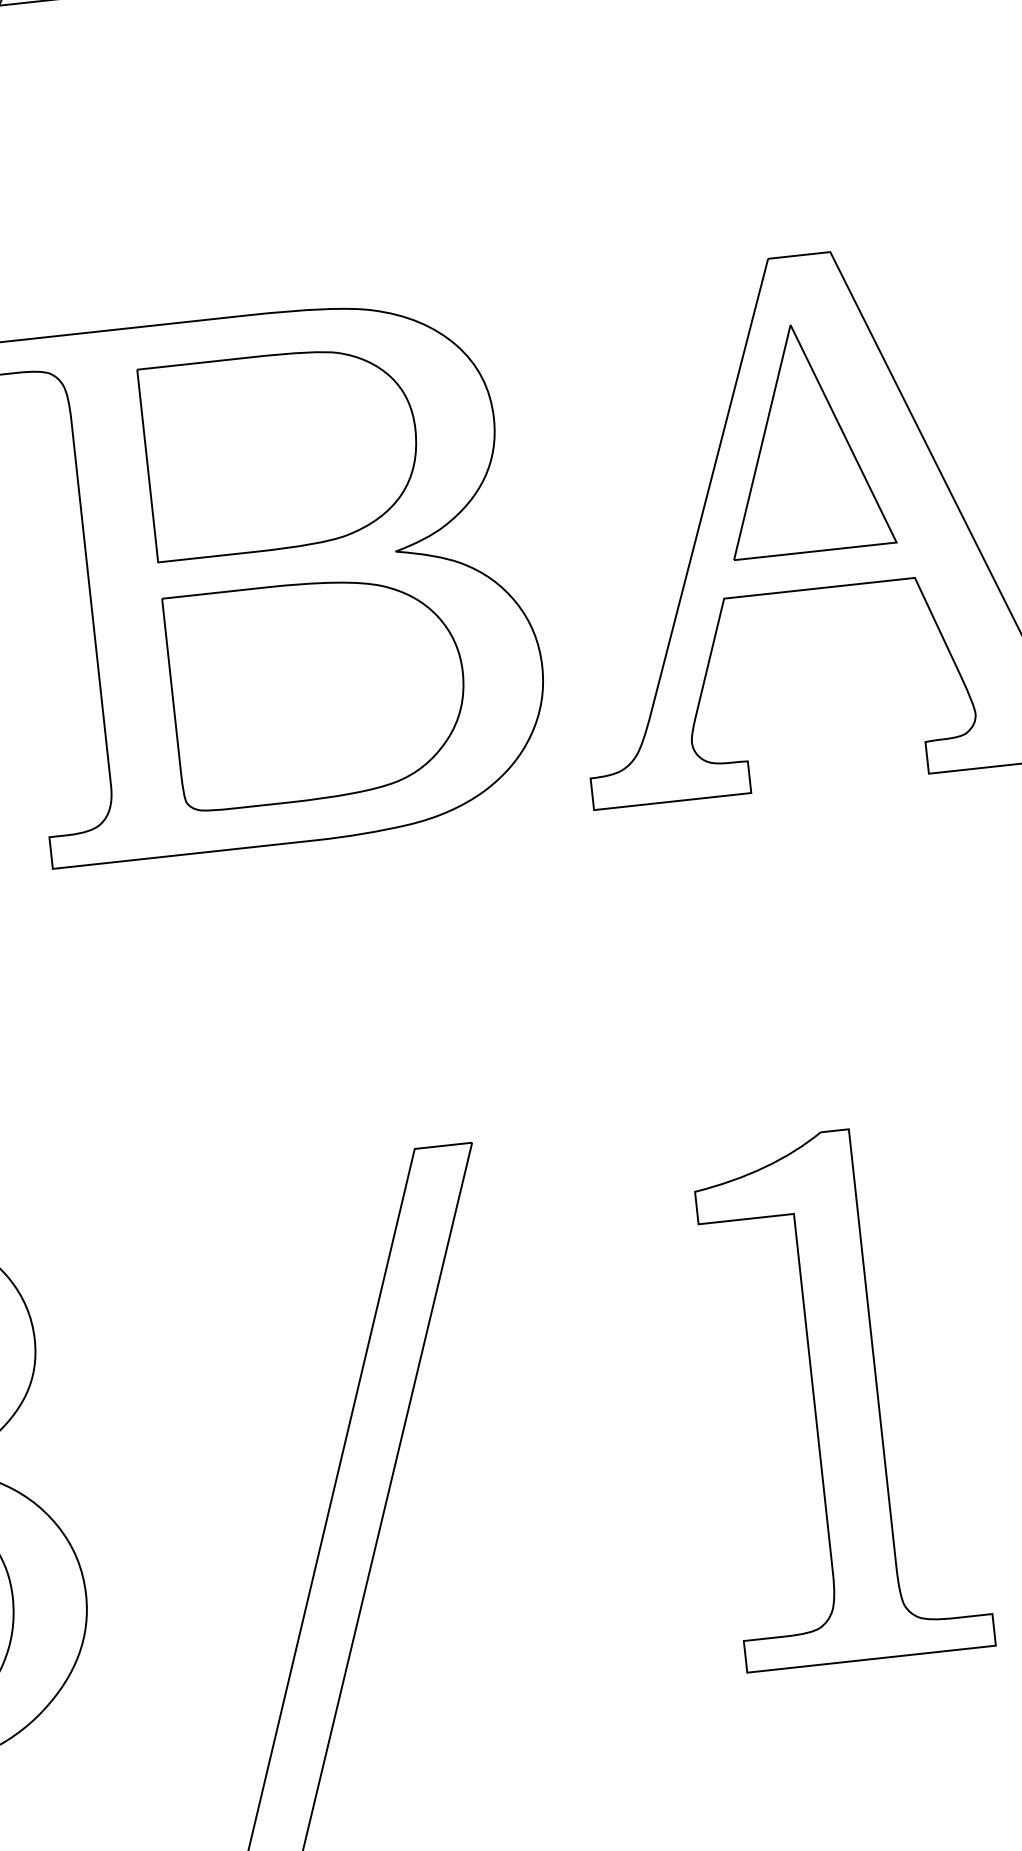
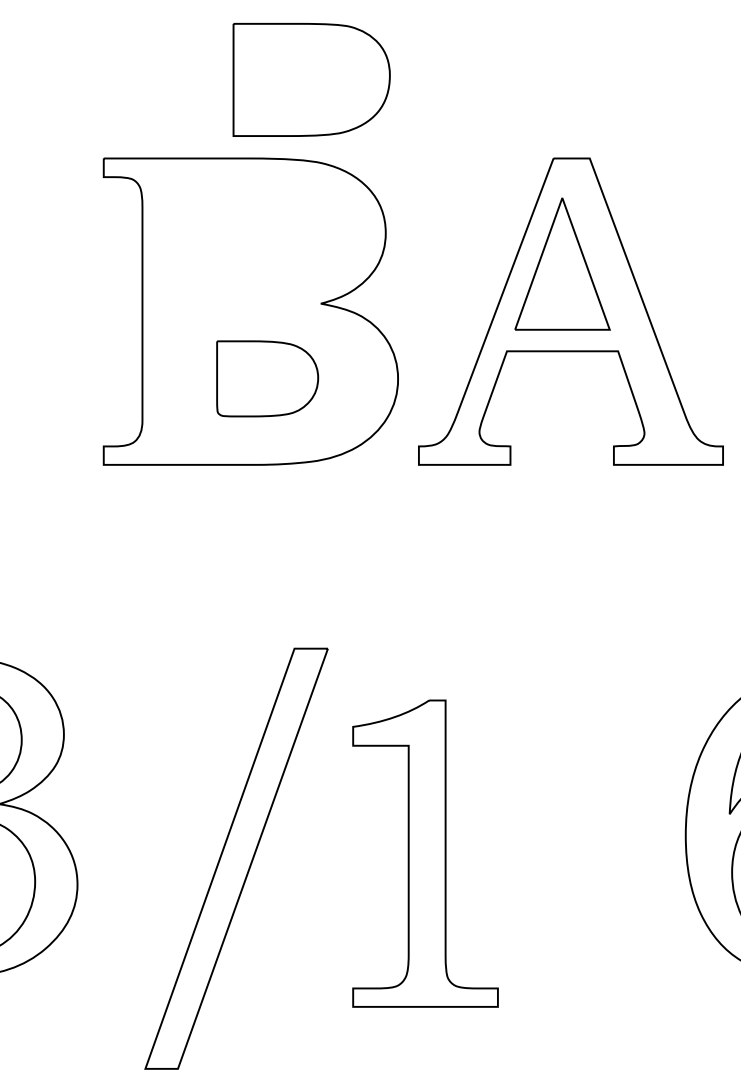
part: (281, 450) -> (311, 79), moved
part: (317, 690) -> (267, 378), size x0.6
part: (842, 1395) -> (425, 853), moved

